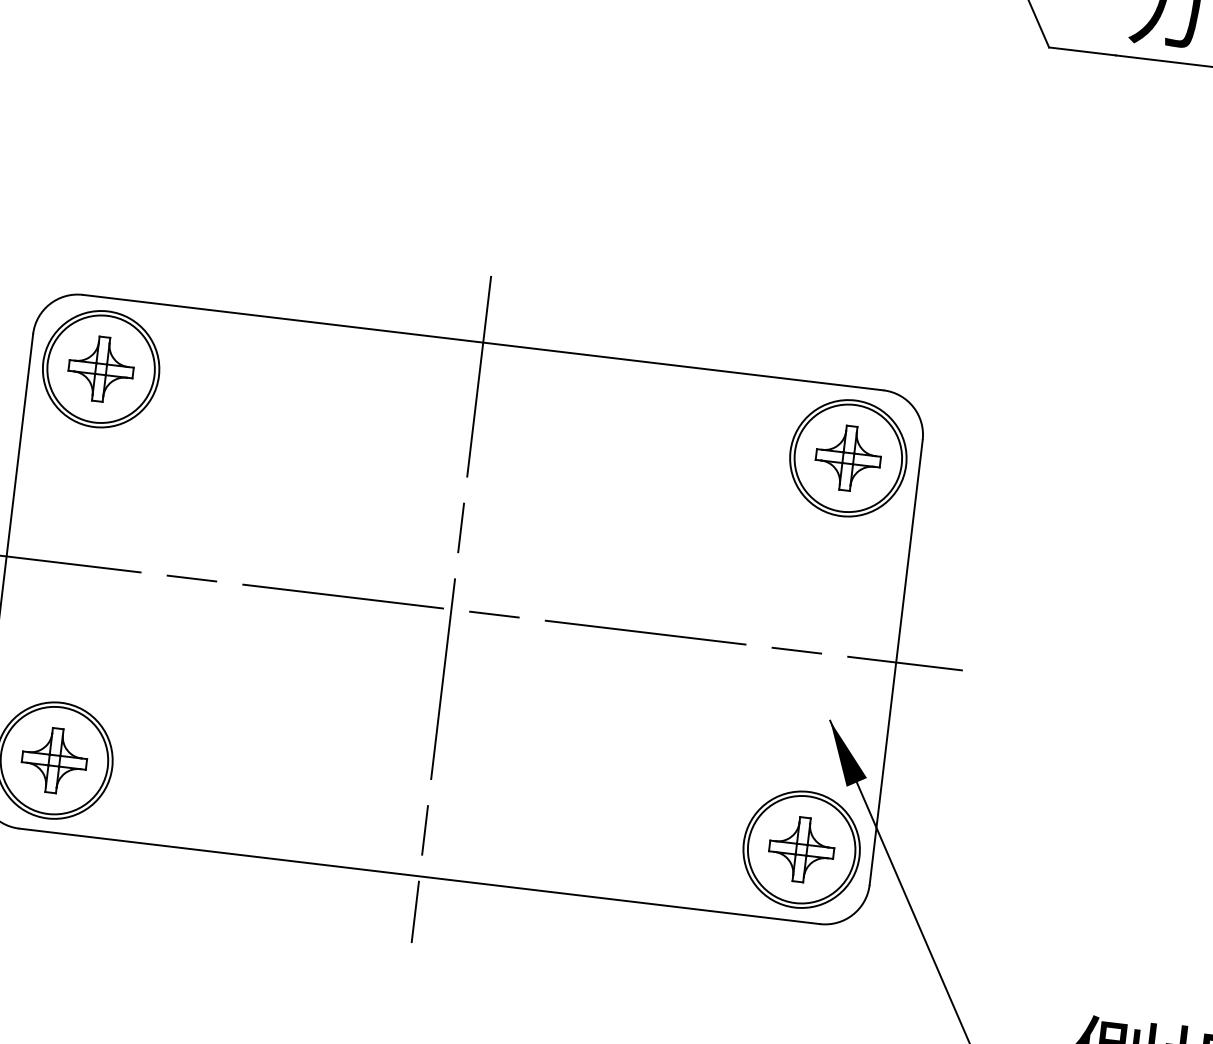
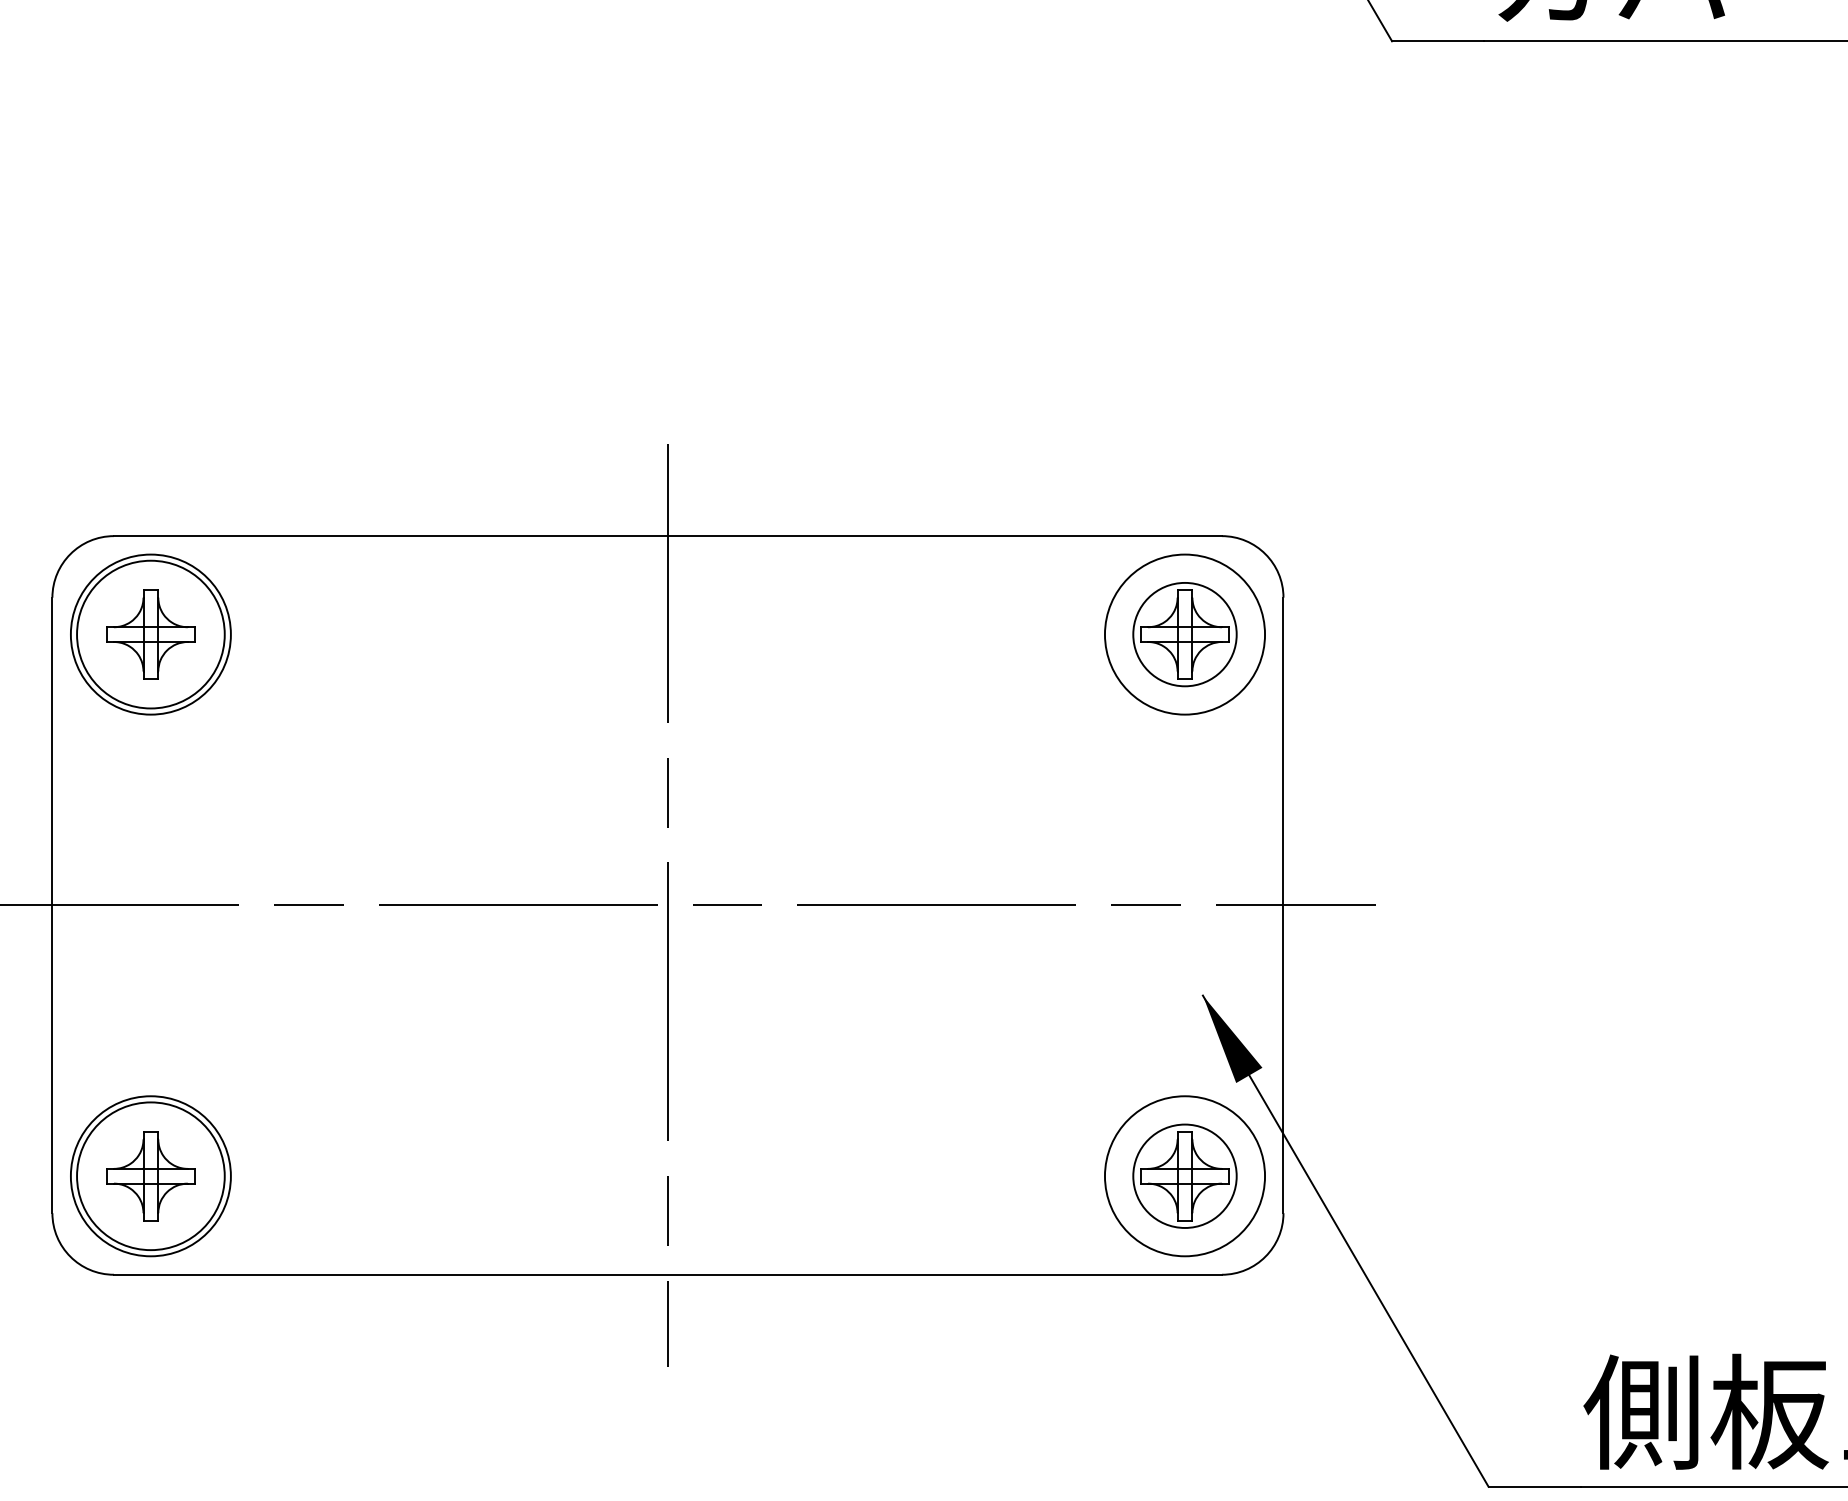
circle: (848, 458) -> (1184, 634), size x0.7
circle: (801, 849) -> (1184, 1176), size x0.7

